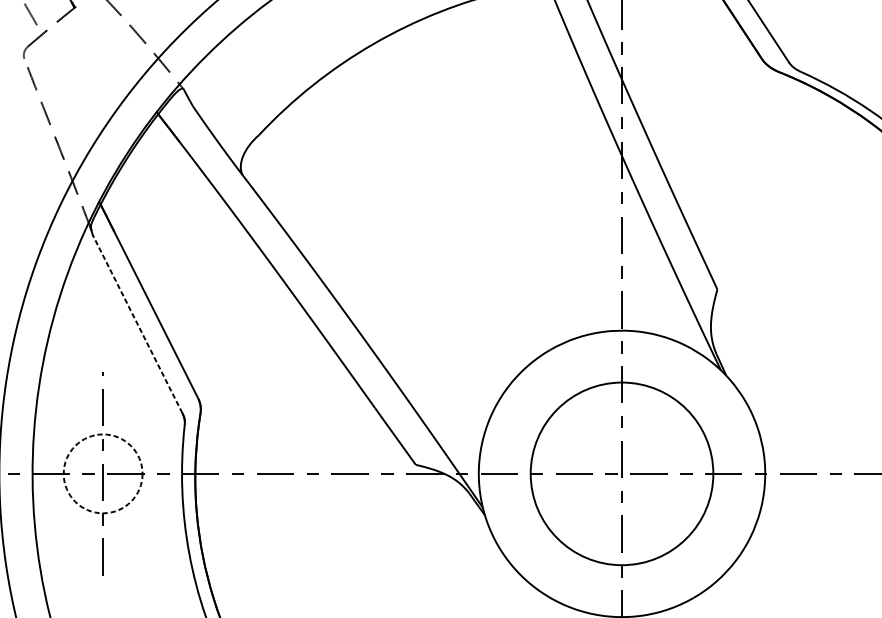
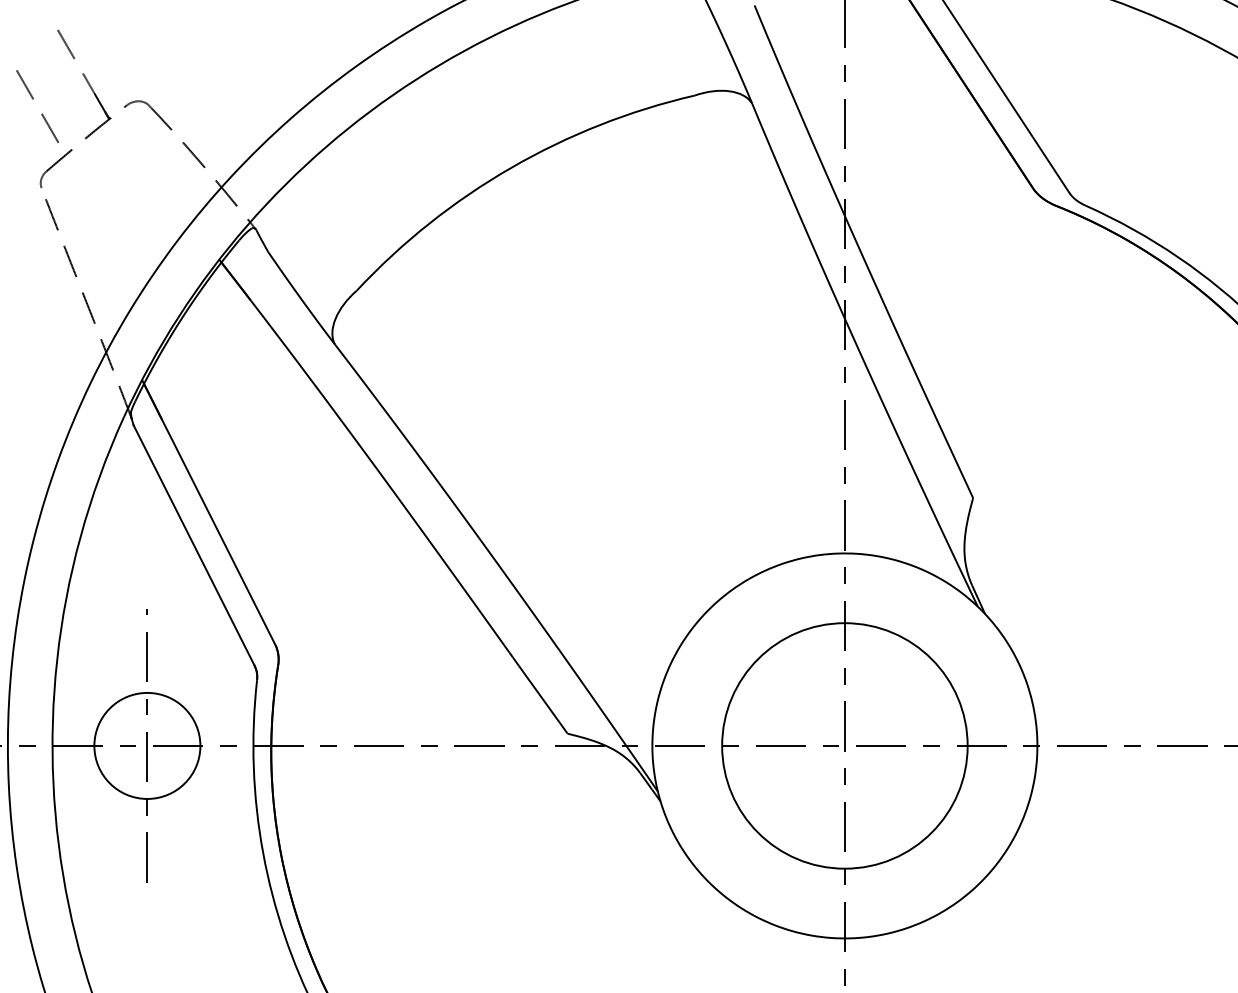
line: (137, 324) -> (193, 544), dashed -> solid
circle: (103, 473) -> (147, 745), dashed -> solid

